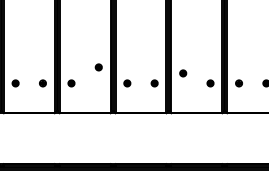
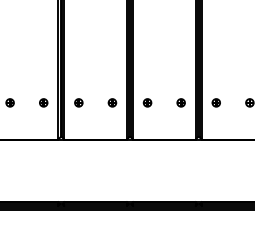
part: (98, 67) -> (43, 102), moved
part: (183, 73) -> (147, 102), moved

